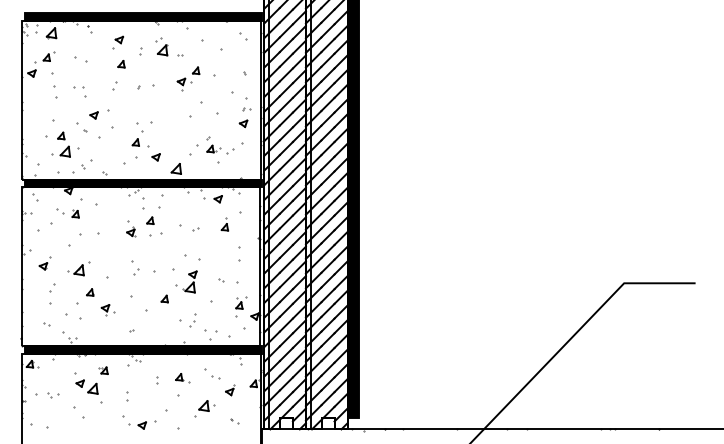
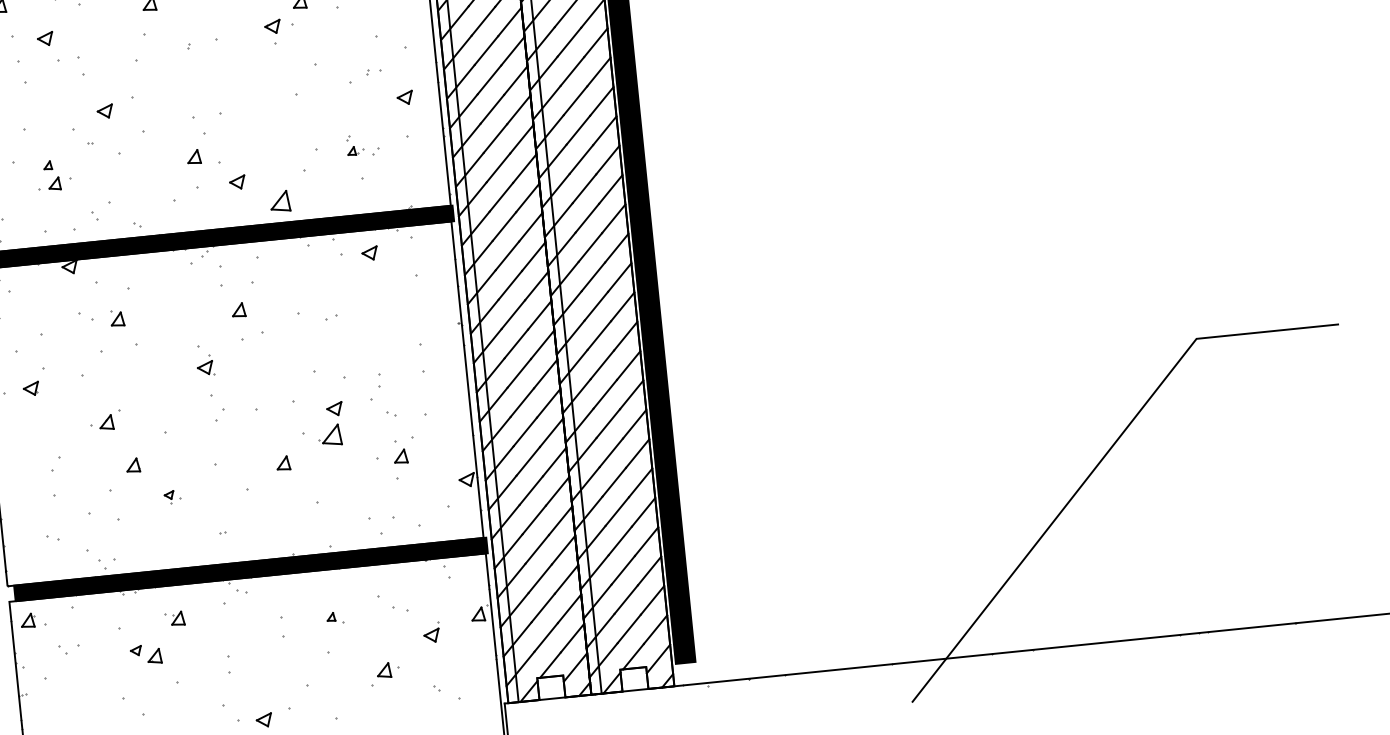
part: (67, 76) -> (44, 39), added
part: (114, 85) -> (139, 47), size x1.6
part: (246, 109) -> (374, 72), moved
part: (65, 144) -> (54, 175), size x0.6
part: (220, 145) -> (363, 145), size x0.6
part: (67, 213) -> (100, 319), moved
part: (224, 224) -> (387, 302), removed
part: (131, 228) -> (205, 359), moved
part: (44, 263) -> (32, 382), moved
part: (78, 268) -> (105, 419), size x0.7
part: (241, 306) -> (405, 457), moved
part: (107, 310) -> (171, 497), size x0.6
part: (192, 320) -> (375, 386), moved
part: (182, 378) -> (334, 618), size x0.6
part: (157, 380) -> (285, 627), size x1.6
part: (86, 386) -> (144, 653), size x0.7
part: (53, 395) -> (69, 649), moved
part: (204, 408) -> (384, 673), size x0.7
part: (234, 421) -> (447, 693), size x1.6

